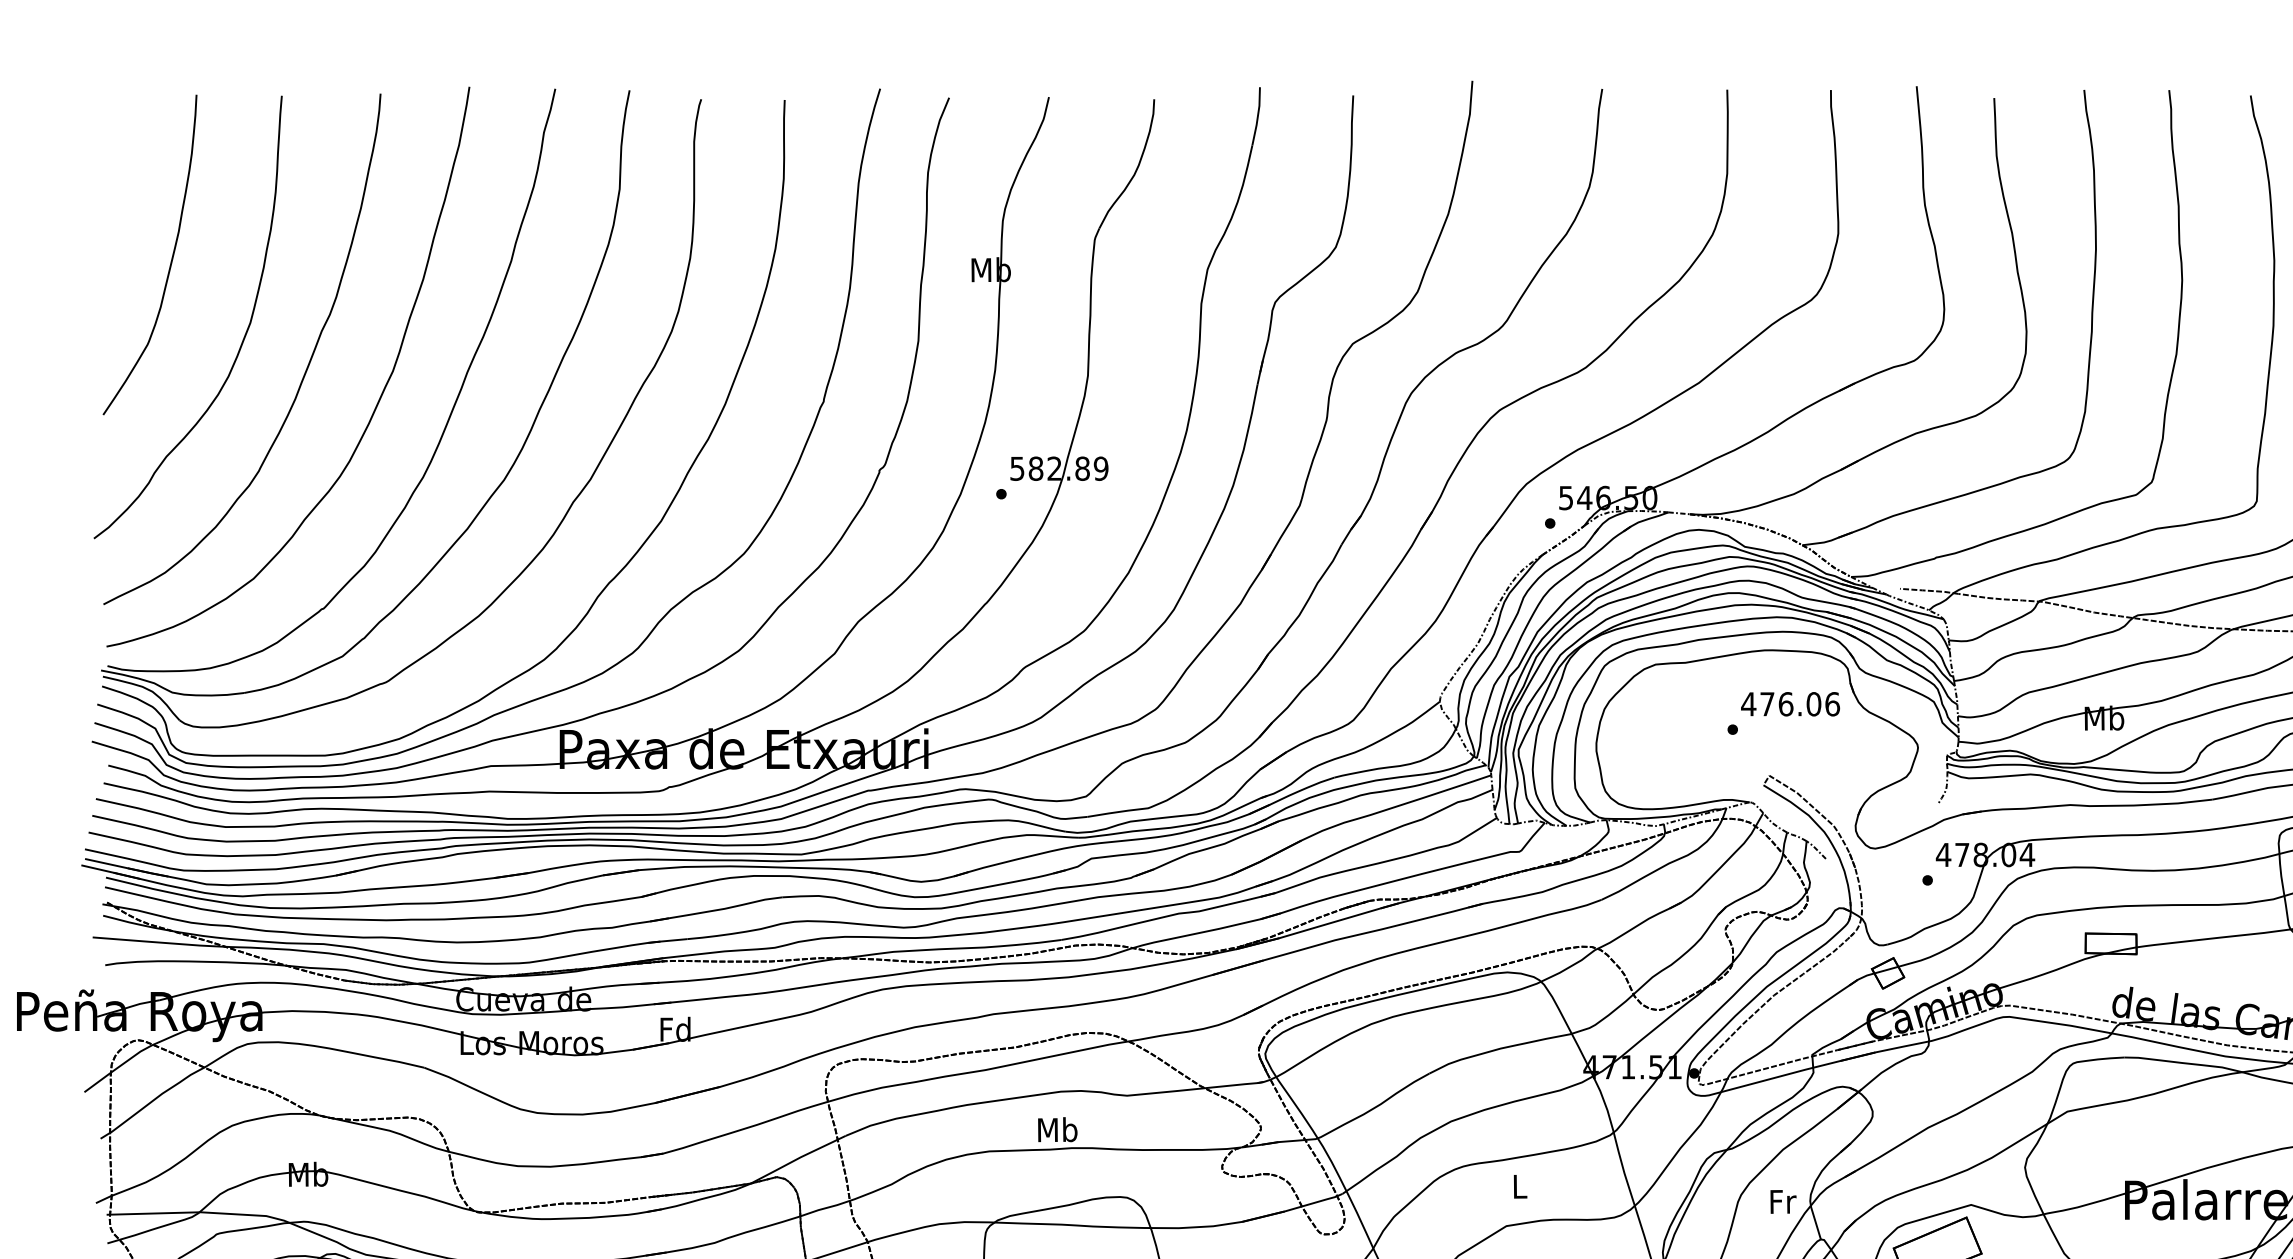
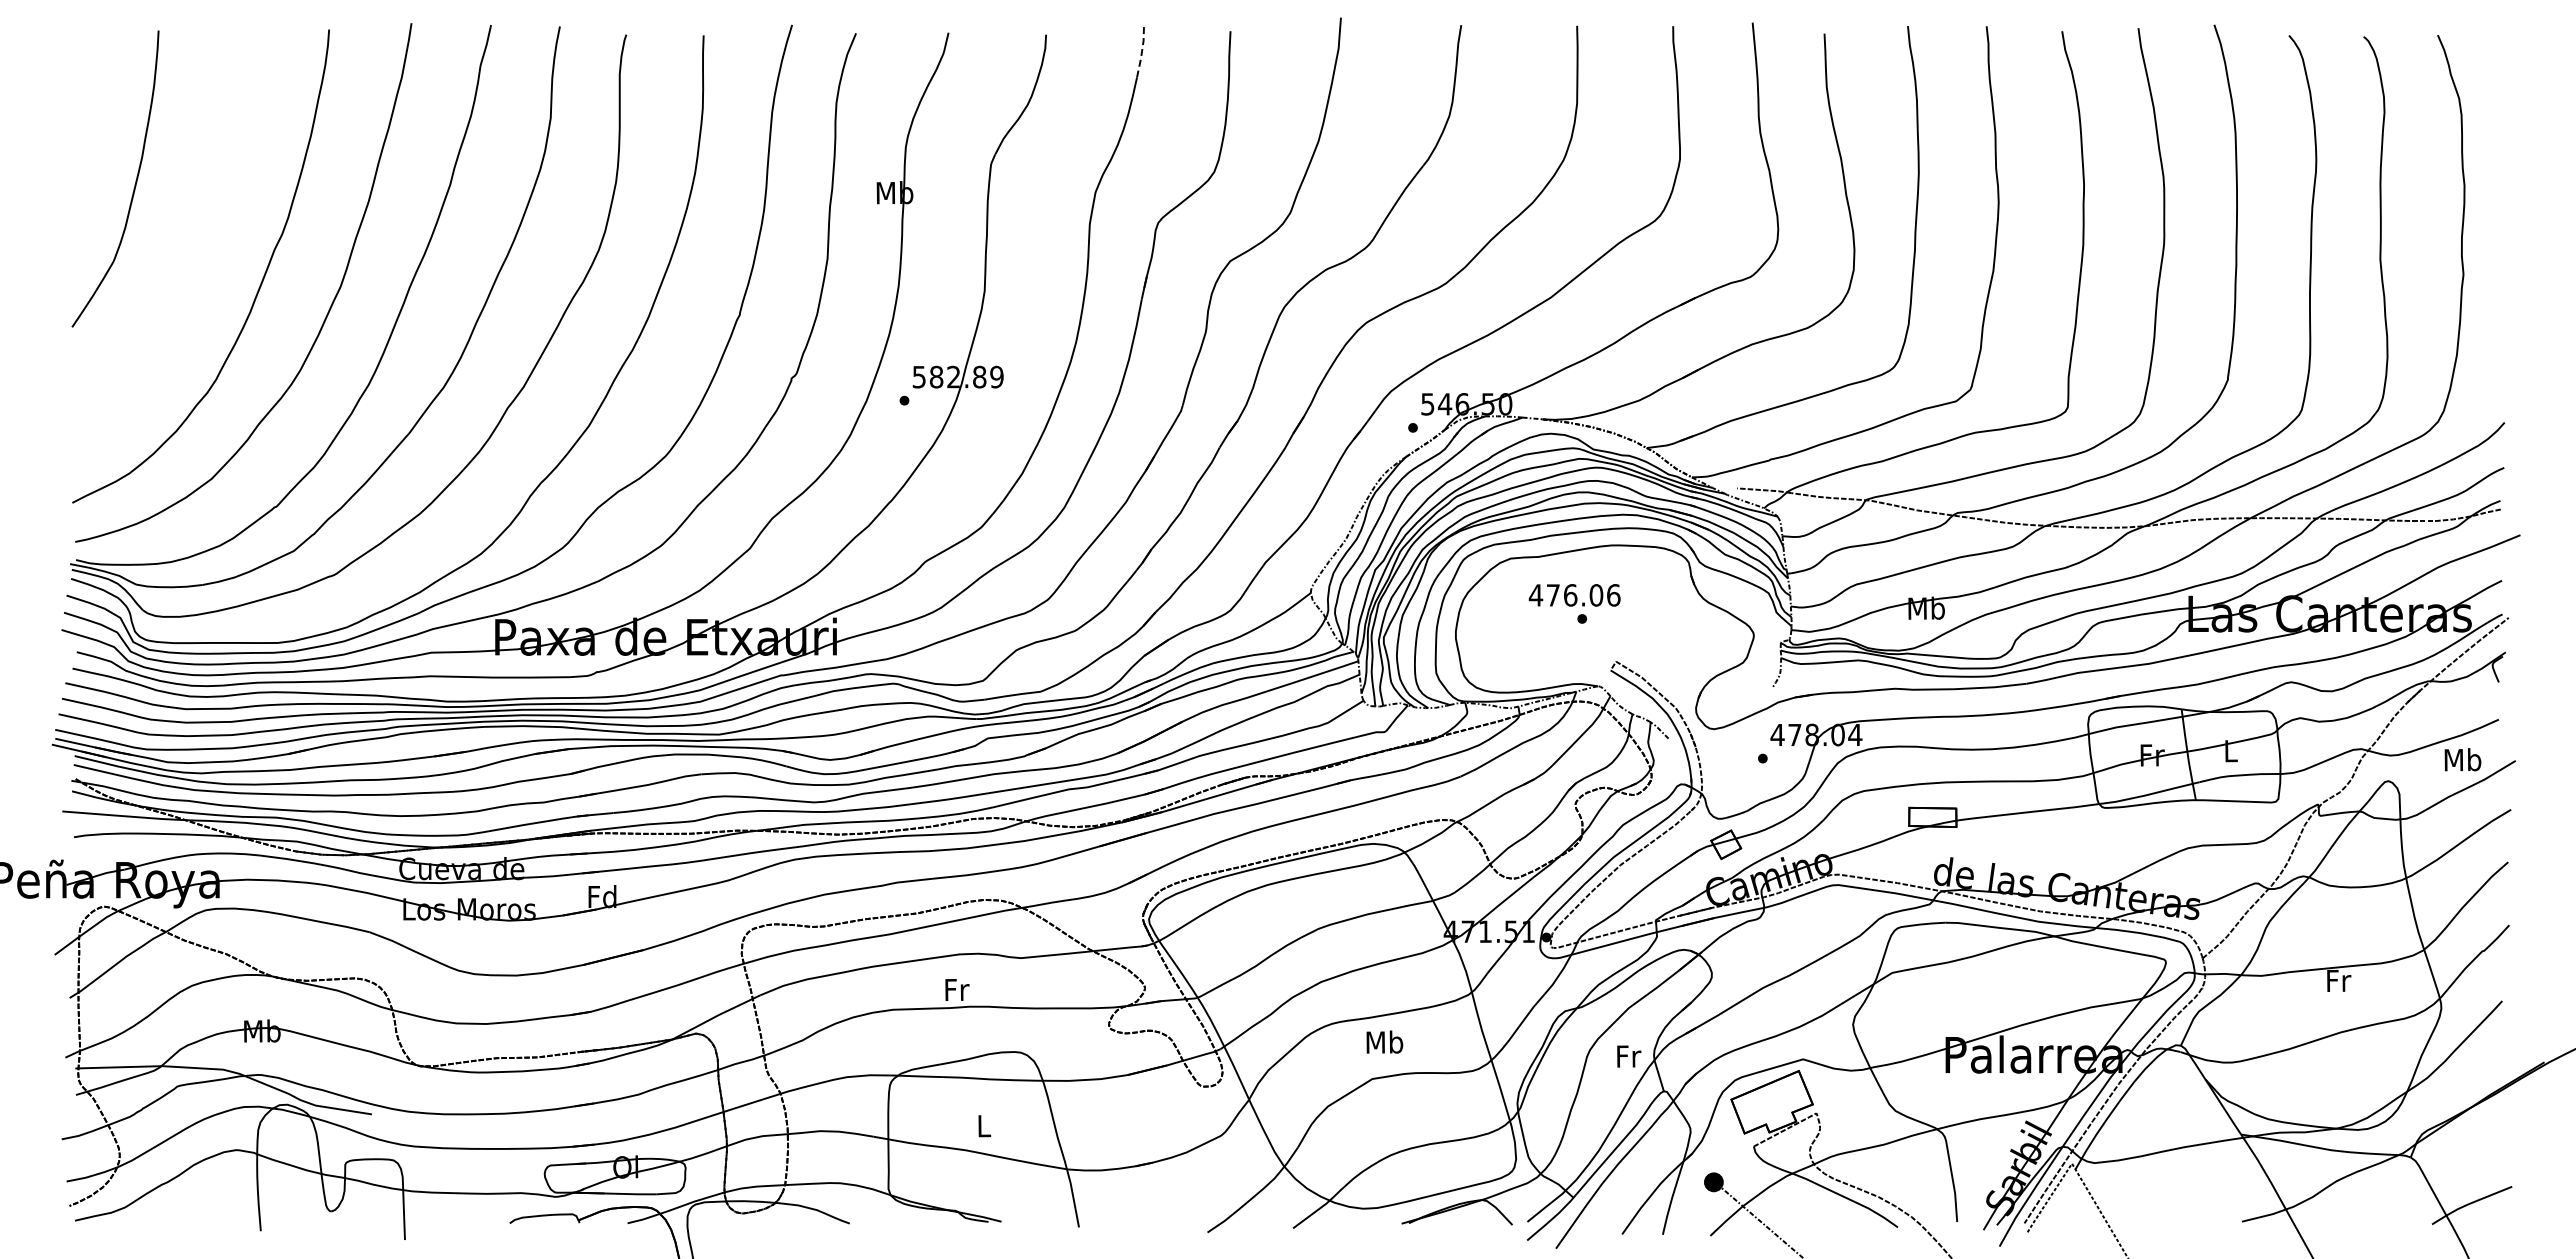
line: (1258, 116) -> (1142, 50), solid -> dashed
curve: (242, 338) -> (201, 256), removed
text: (1790, 704) -> (1574, 595), moved
text: (1057, 1129) -> (956, 989), Mb -> Fr
text: (1519, 1185) -> (1384, 1041), L -> Mb

